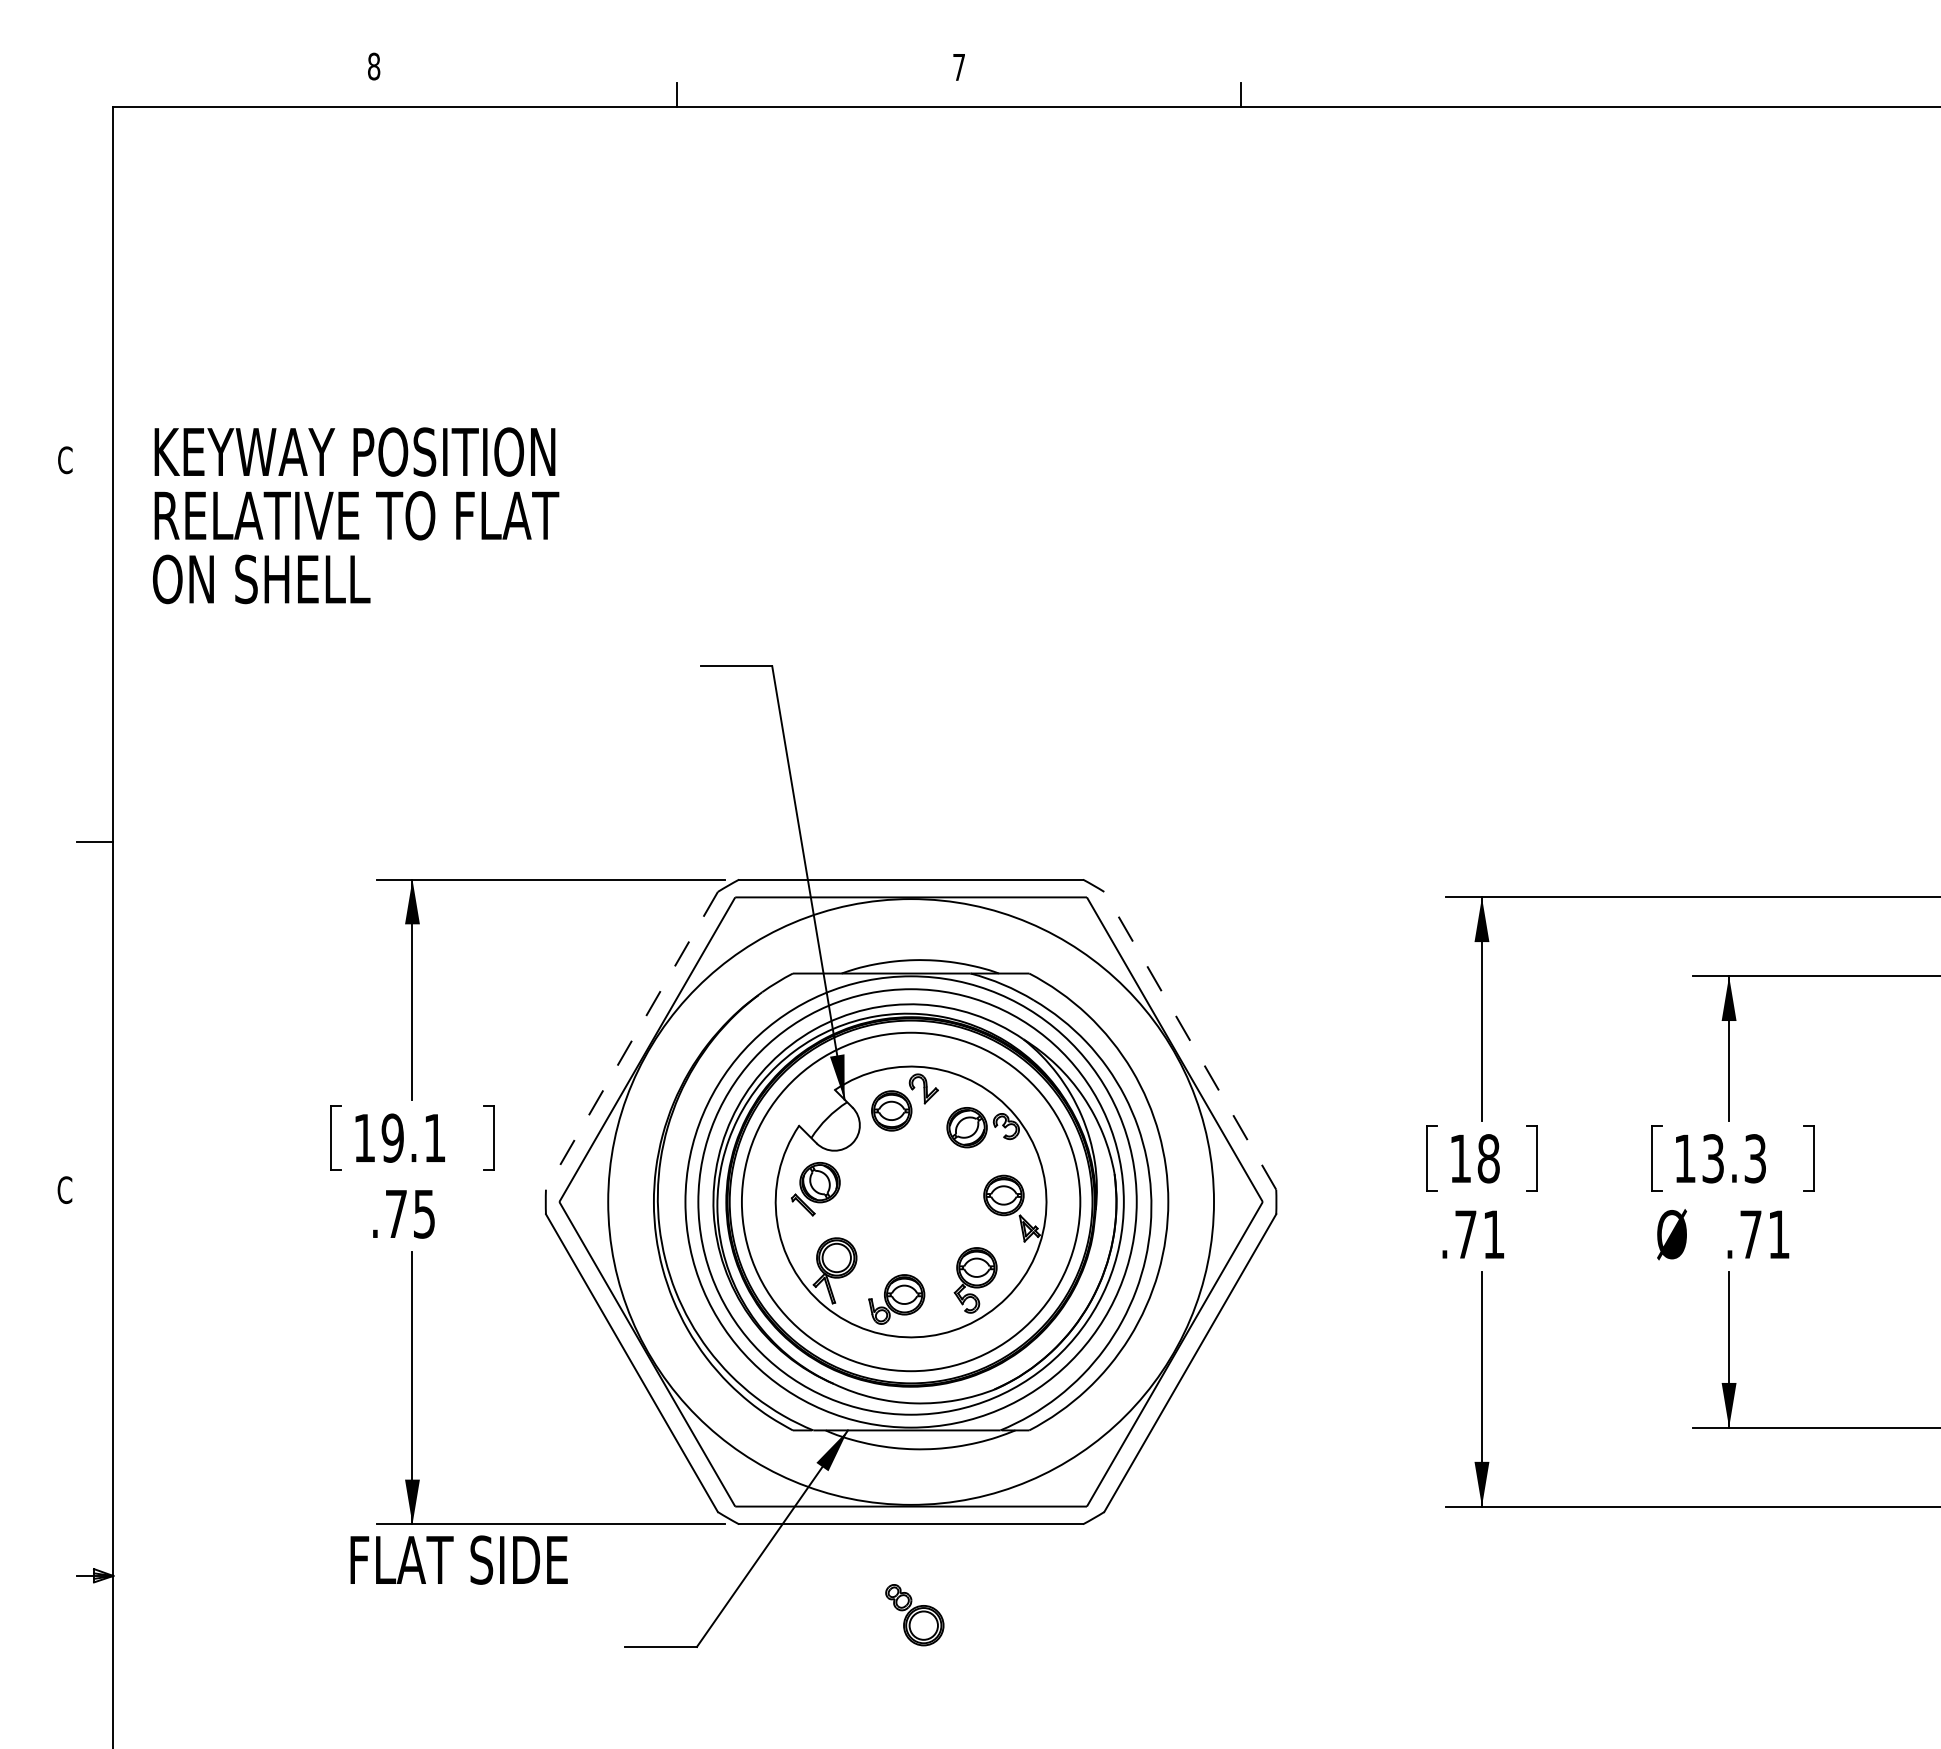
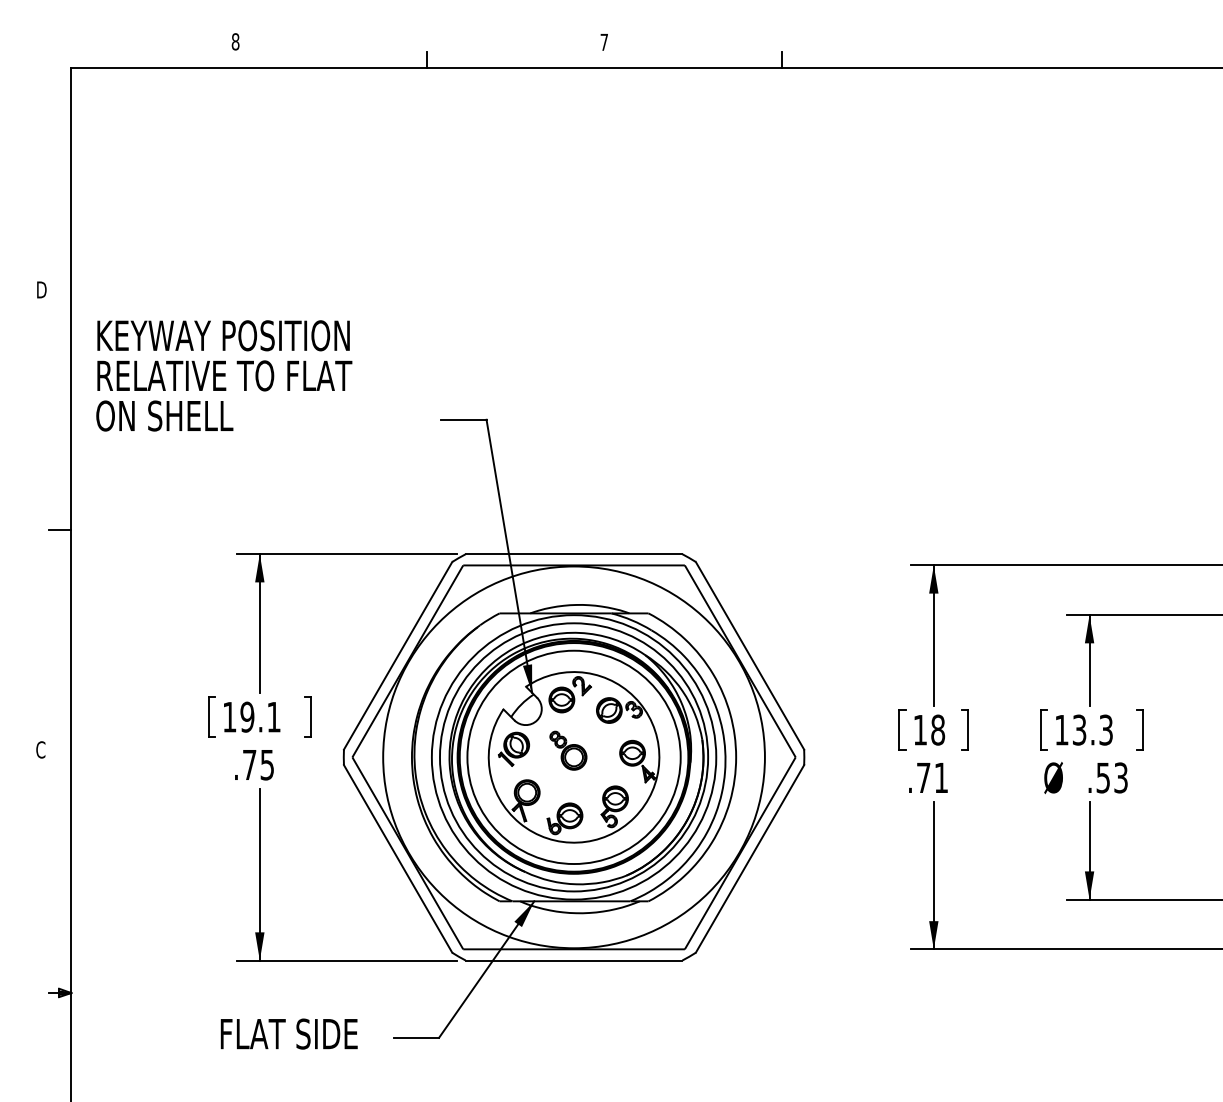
text: (66, 459) -> (41, 289), C -> D
text: (356, 515) -> (224, 375), moved
line: (1189, 1040) -> (749, 655), dashed -> solid
line: (630, 1041) -> (397, 656), dashed -> solid
text: (1763, 1233) -> (1111, 777), .71 -> .53
text: (457, 1559) -> (288, 1033), moved
part: (914, 1614) -> (568, 750), moved

